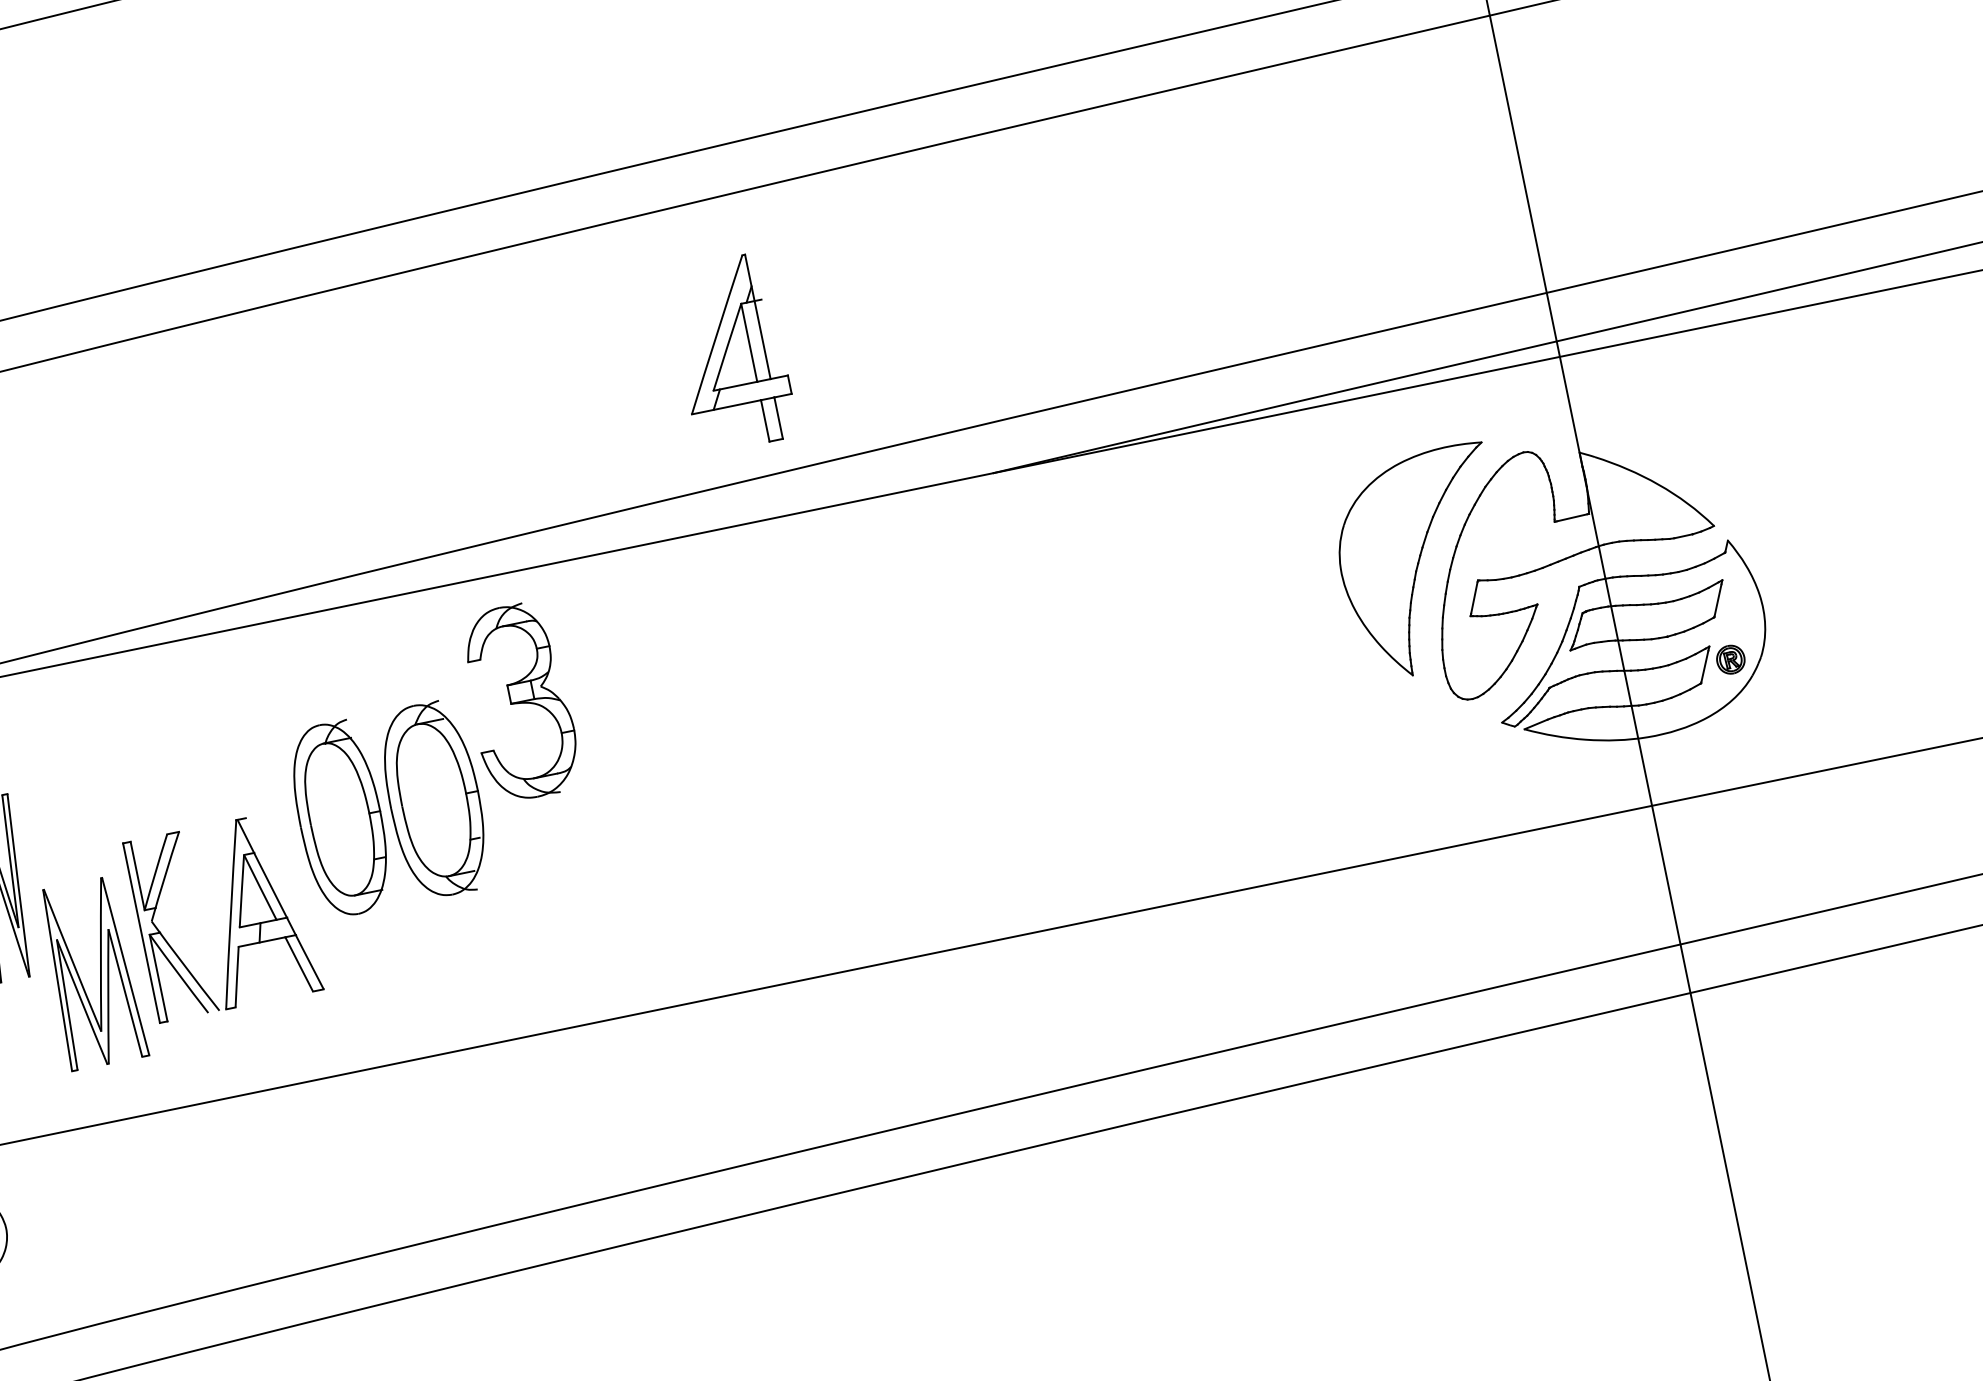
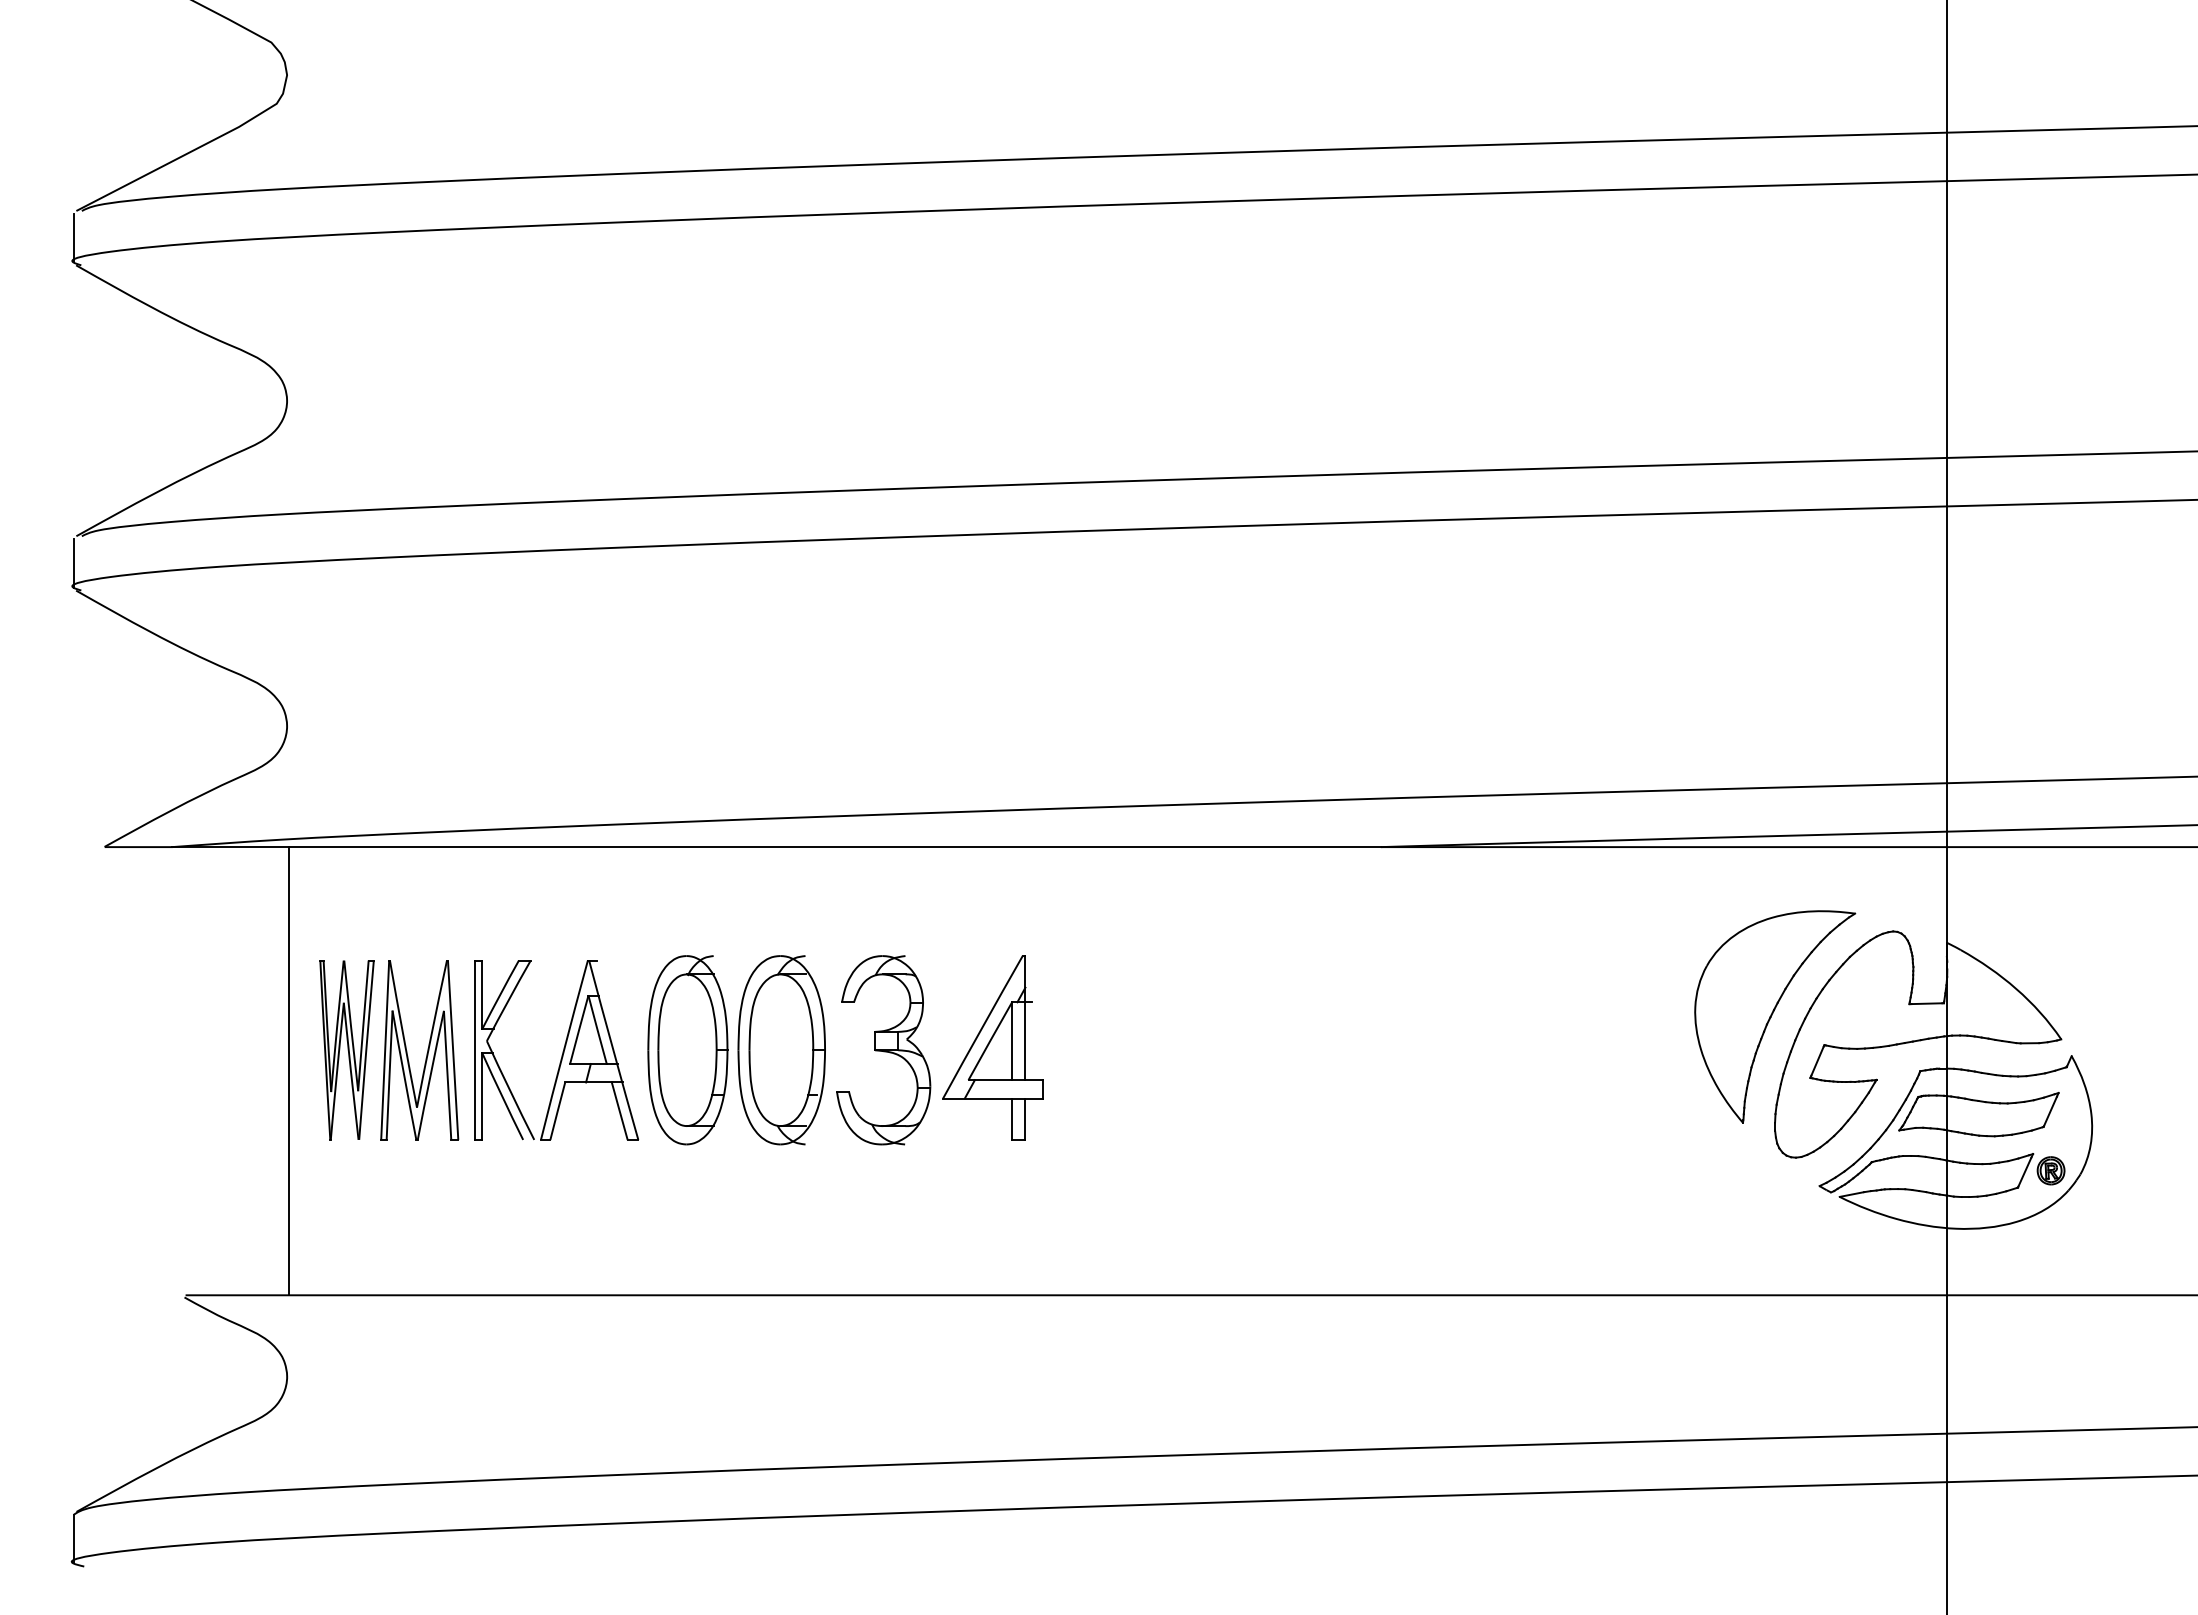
part: (730, 353) -> (992, 1047), moved
part: (519, 702) -> (883, 1050), moved
part: (229, 916) -> (562, 1051), moved
part: (99, 975) -> (426, 1053), moved

